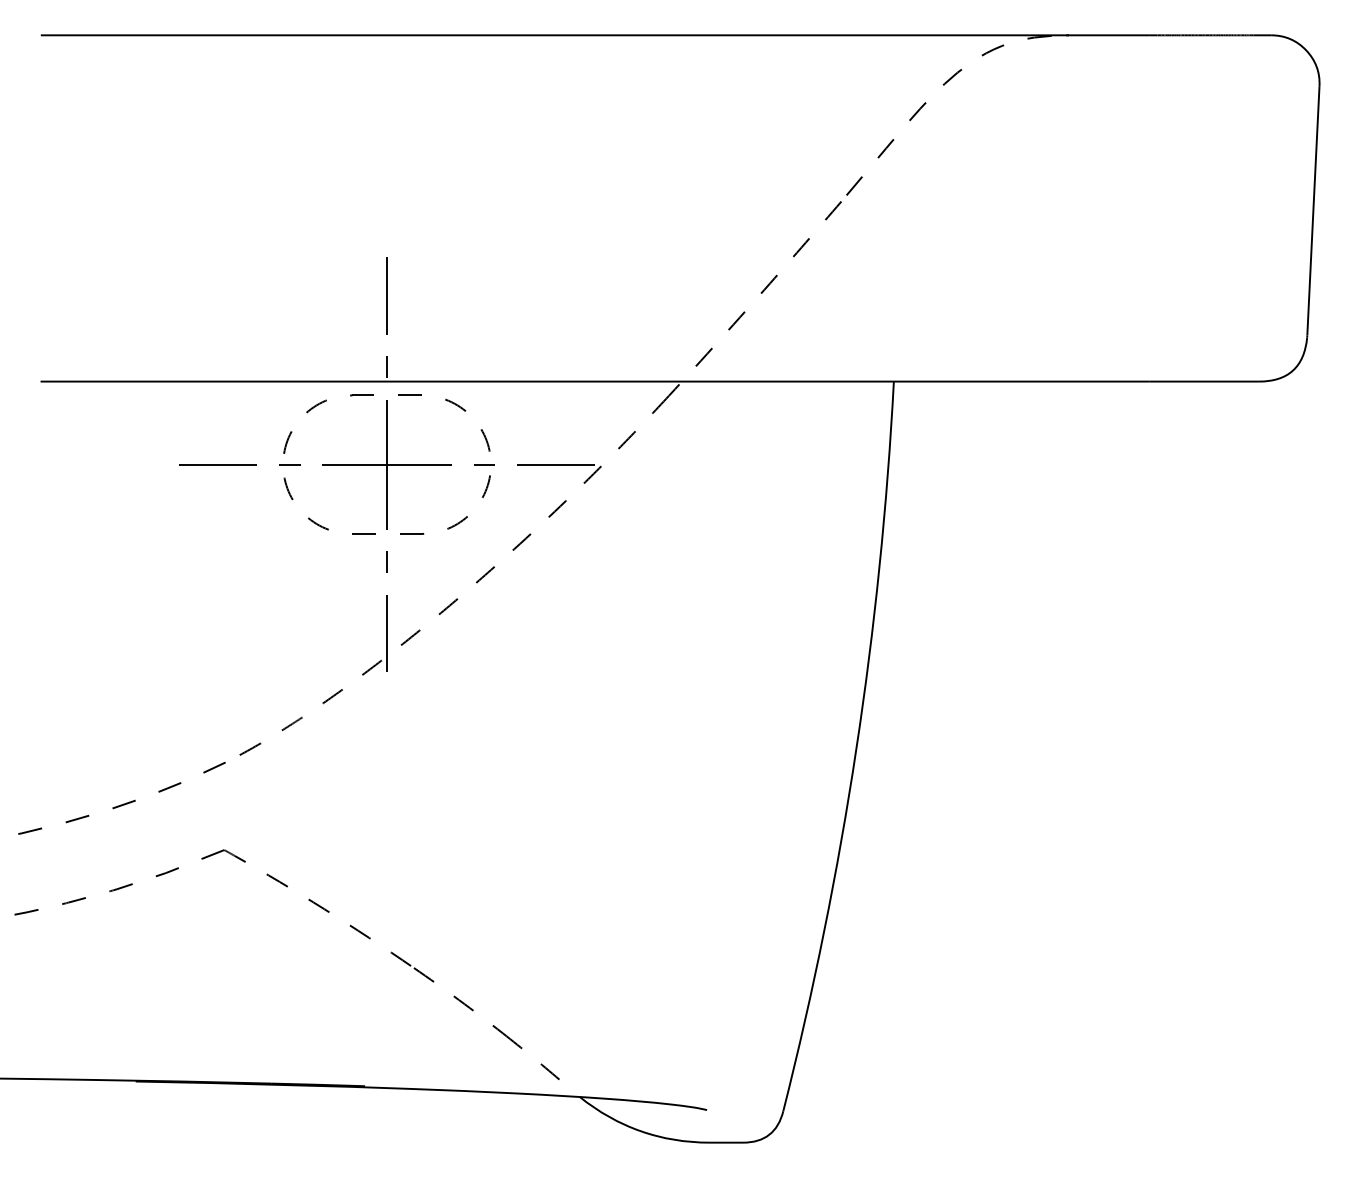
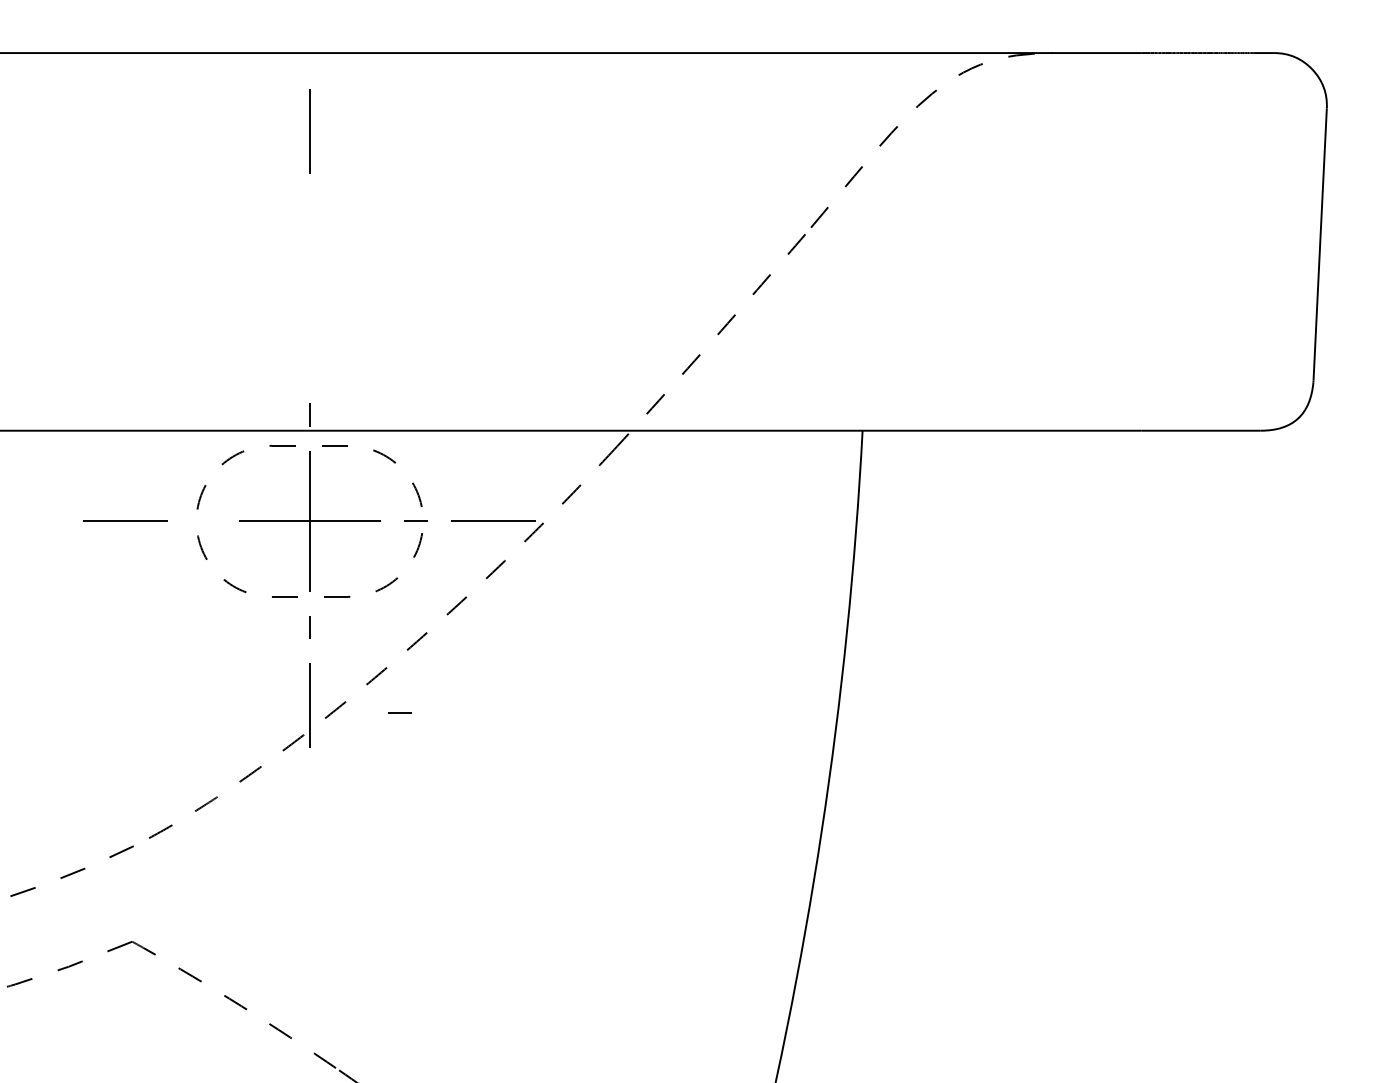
line: (386, 295) -> (309, 130), moved
line: (289, 464) -> (399, 713), moved

